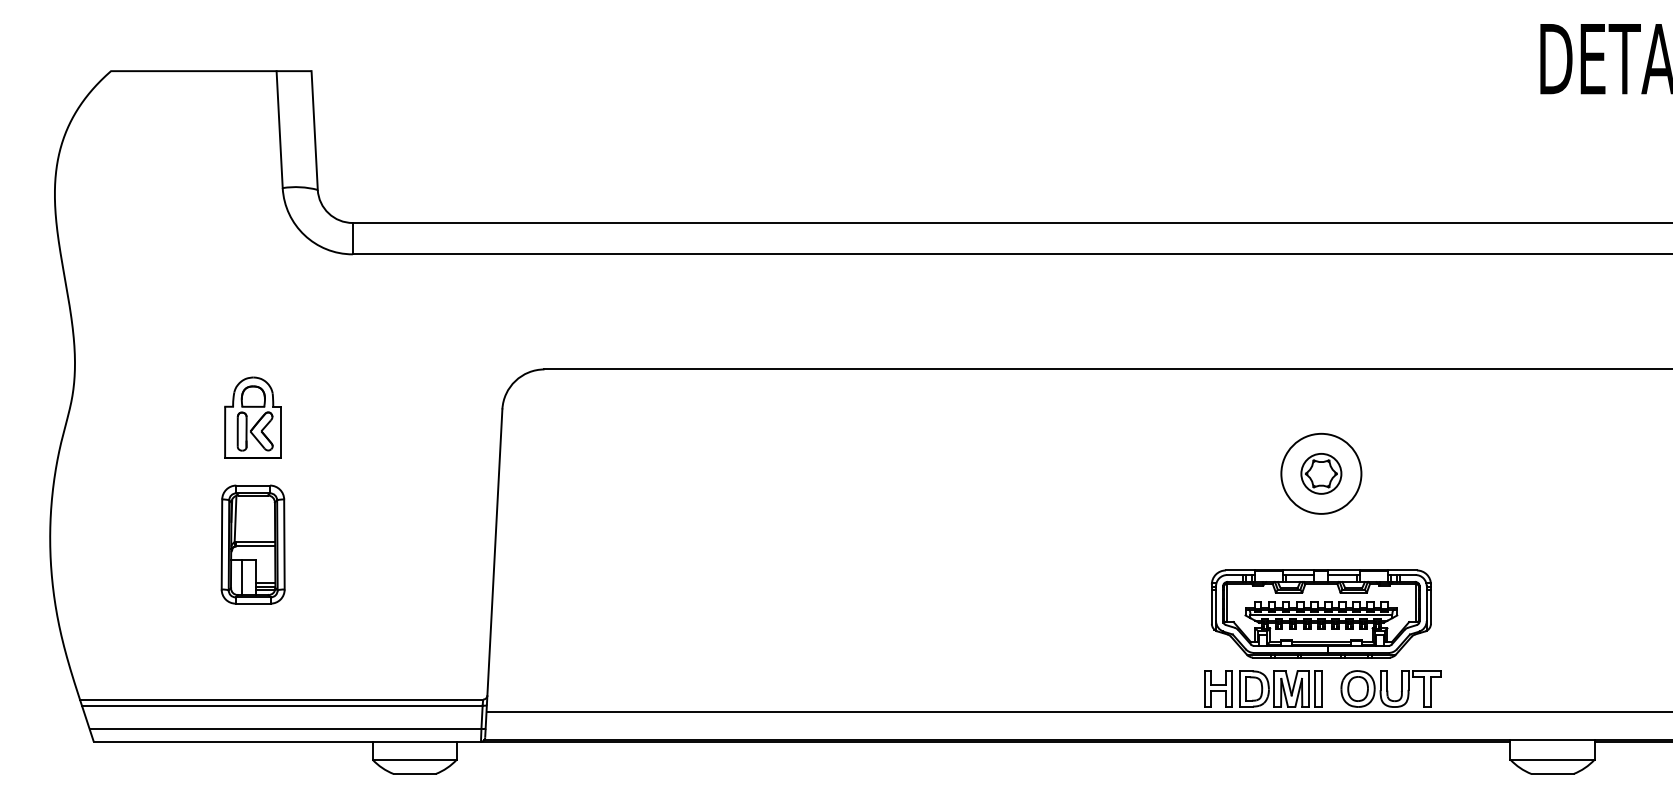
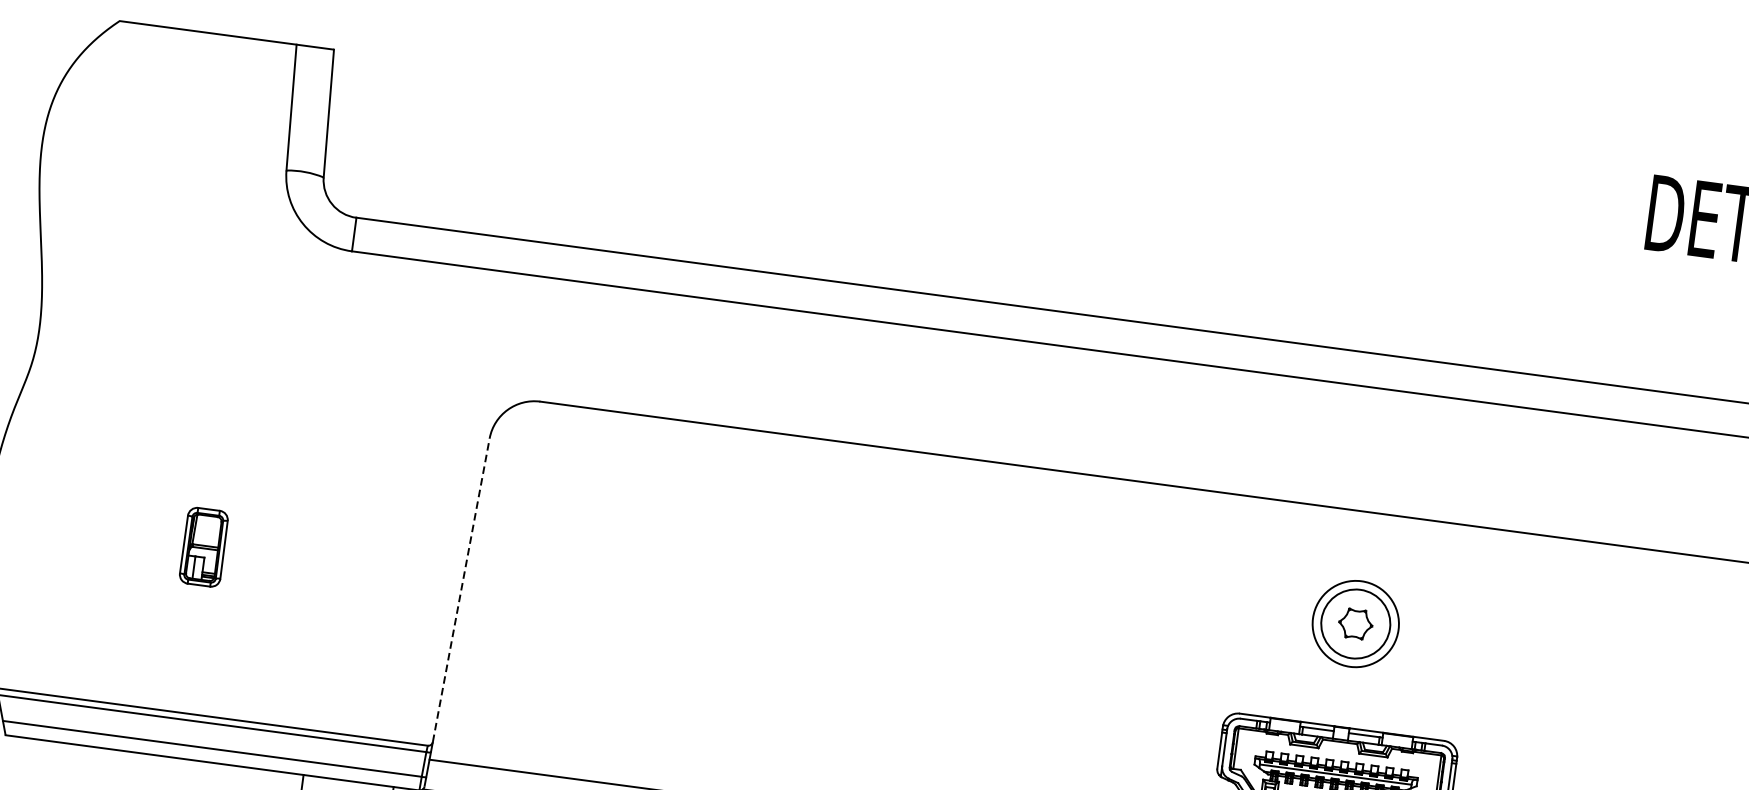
part: (252, 417) -> (221, 411), removed
circle: (1321, 473) -> (1355, 623), size x1.6
part: (252, 544) -> (203, 547), size x0.6
line: (494, 551) -> (461, 589), solid -> dashed

